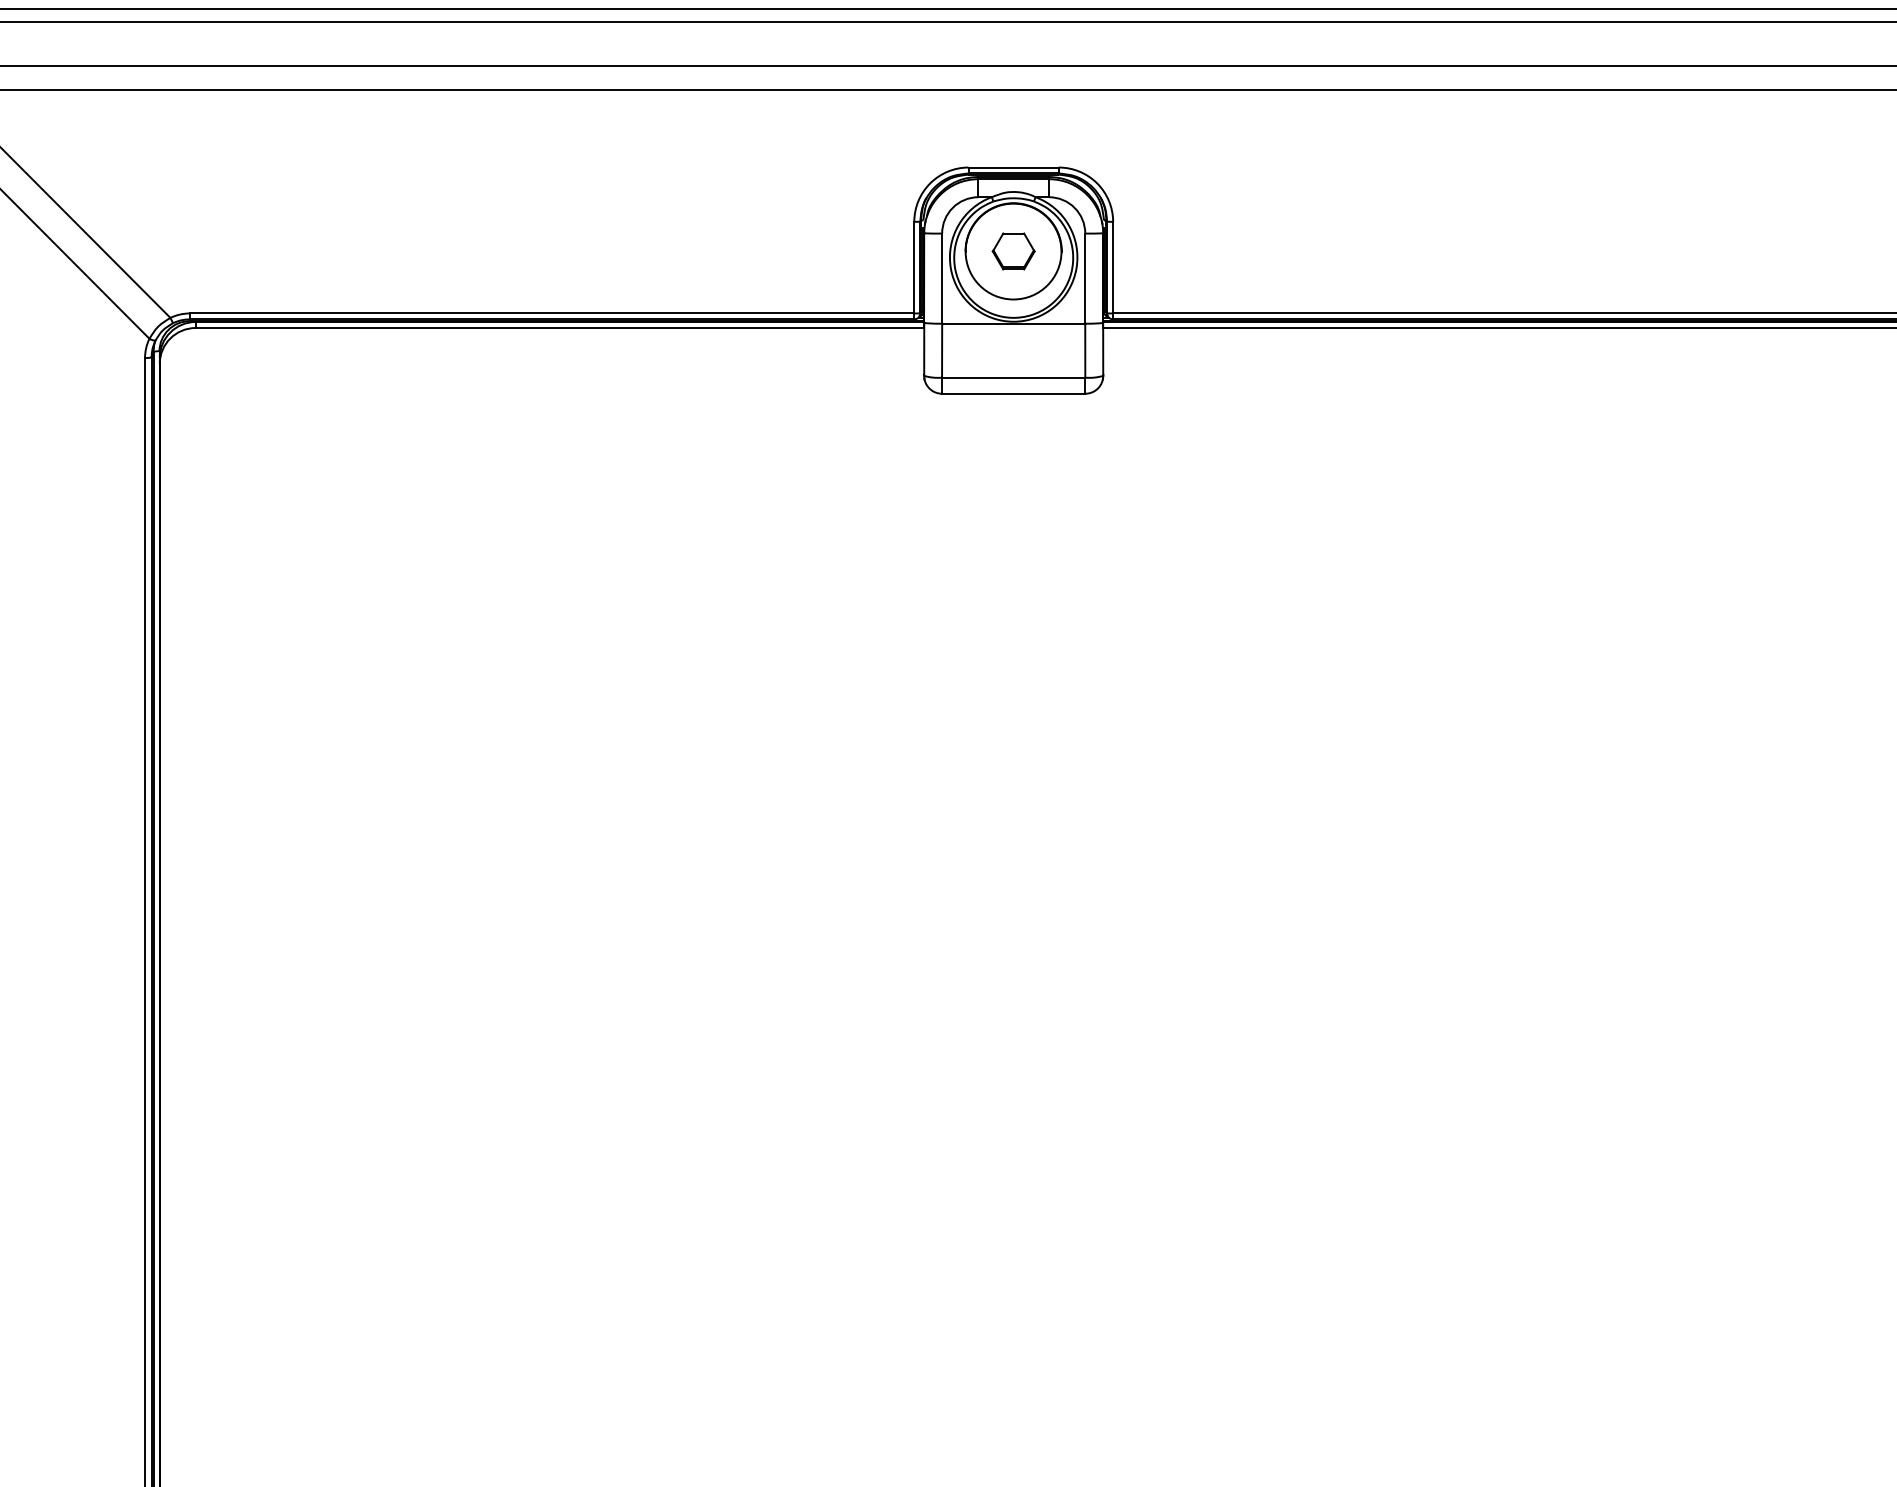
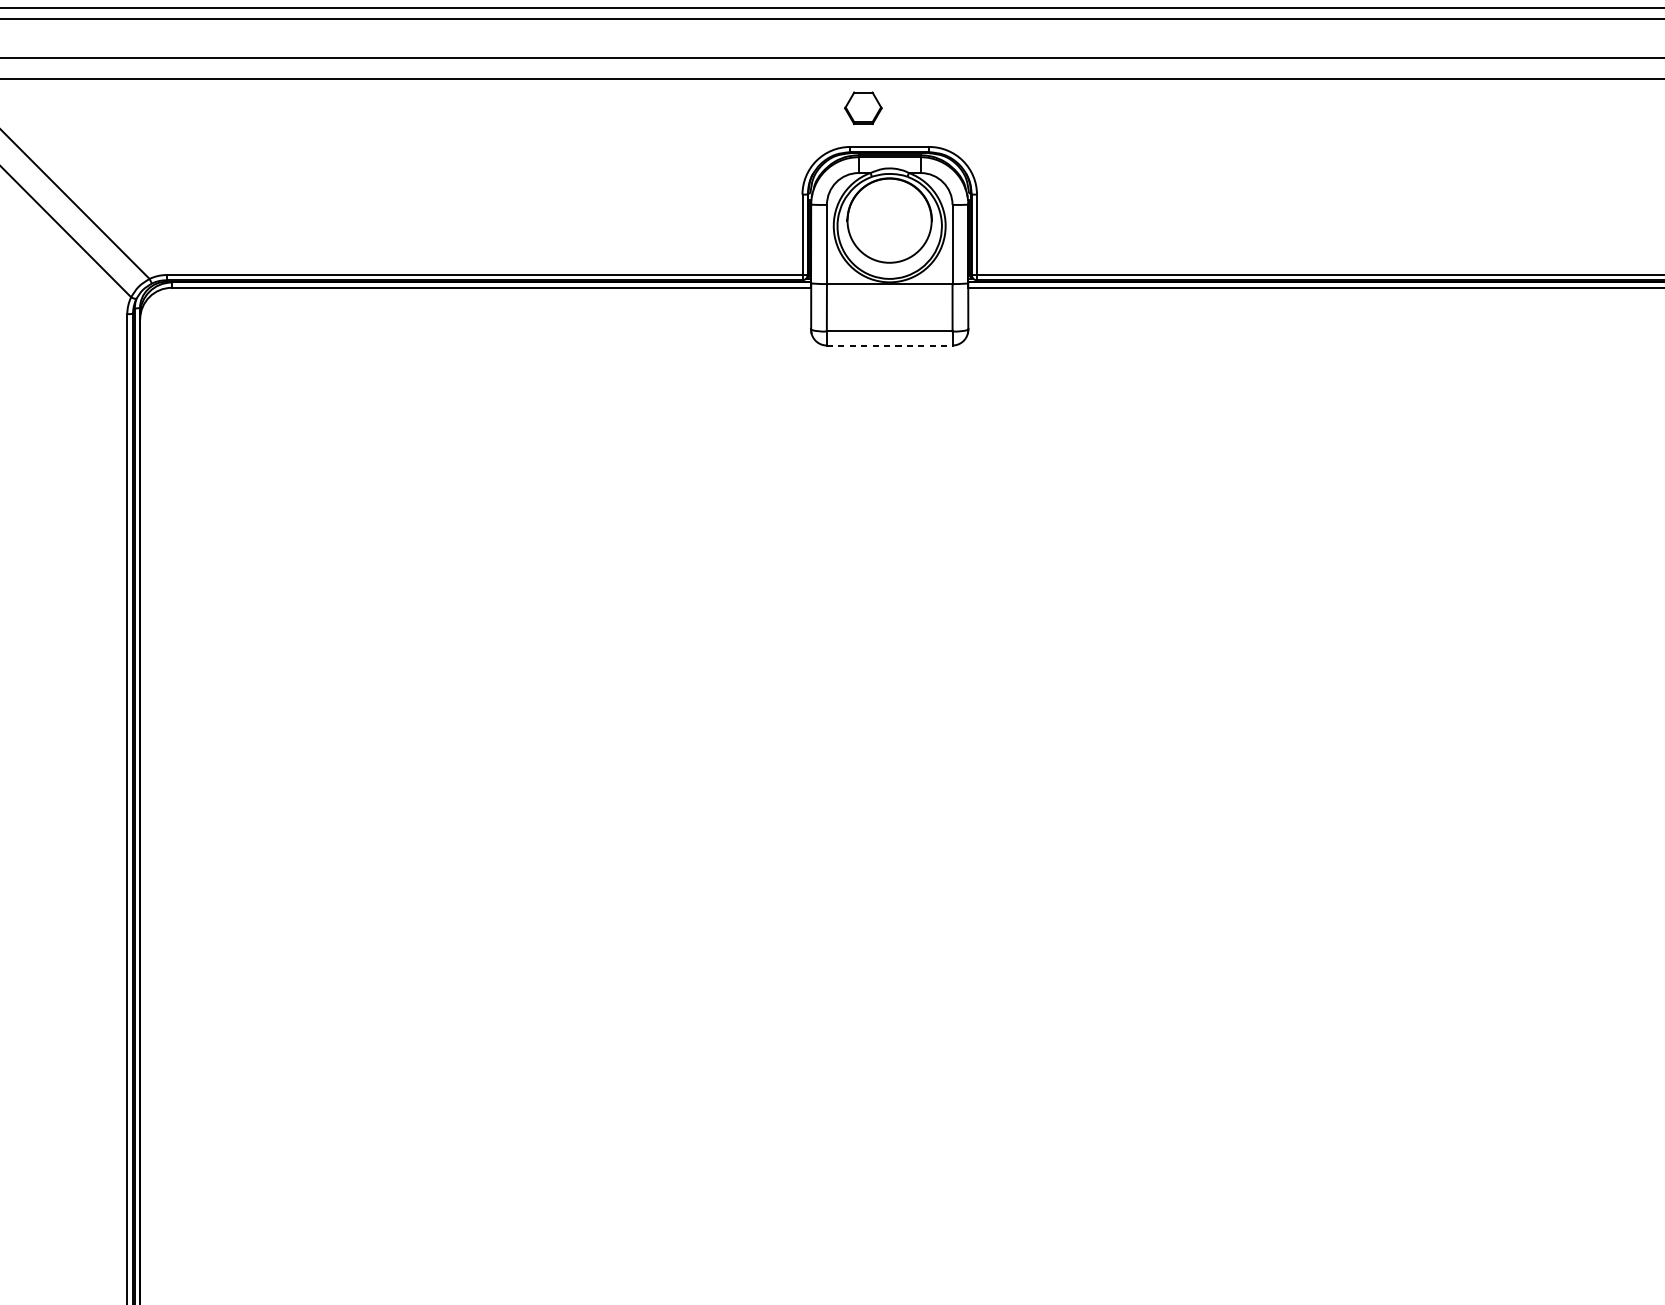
part: (1013, 251) -> (863, 108), moved
line: (1013, 393) -> (889, 345), solid -> dashed

